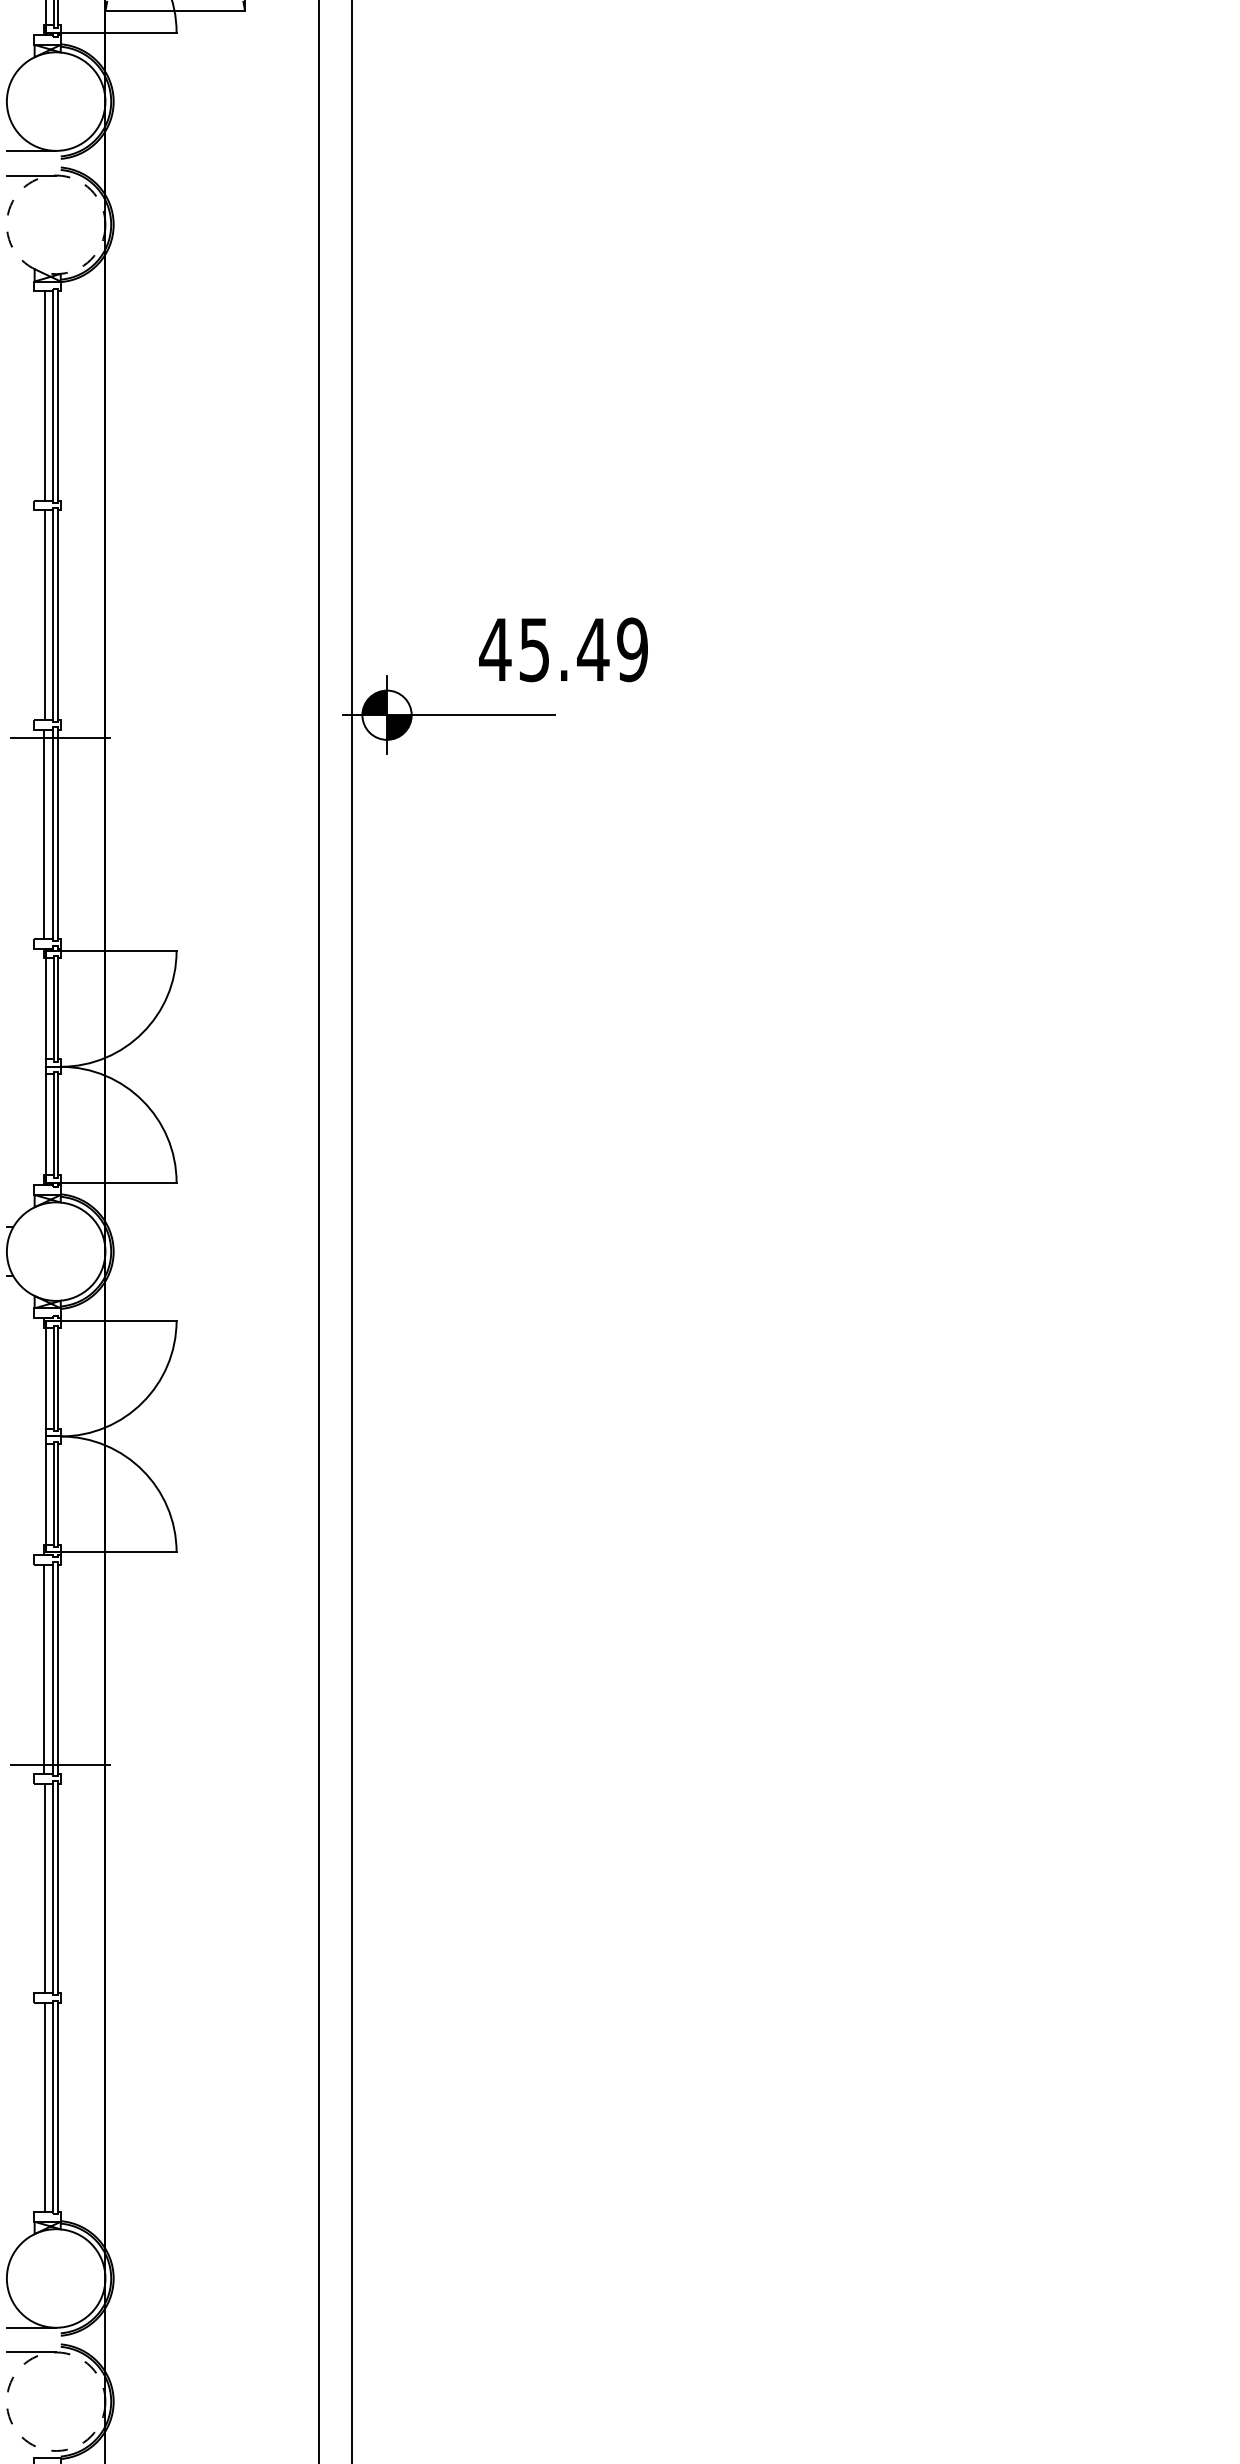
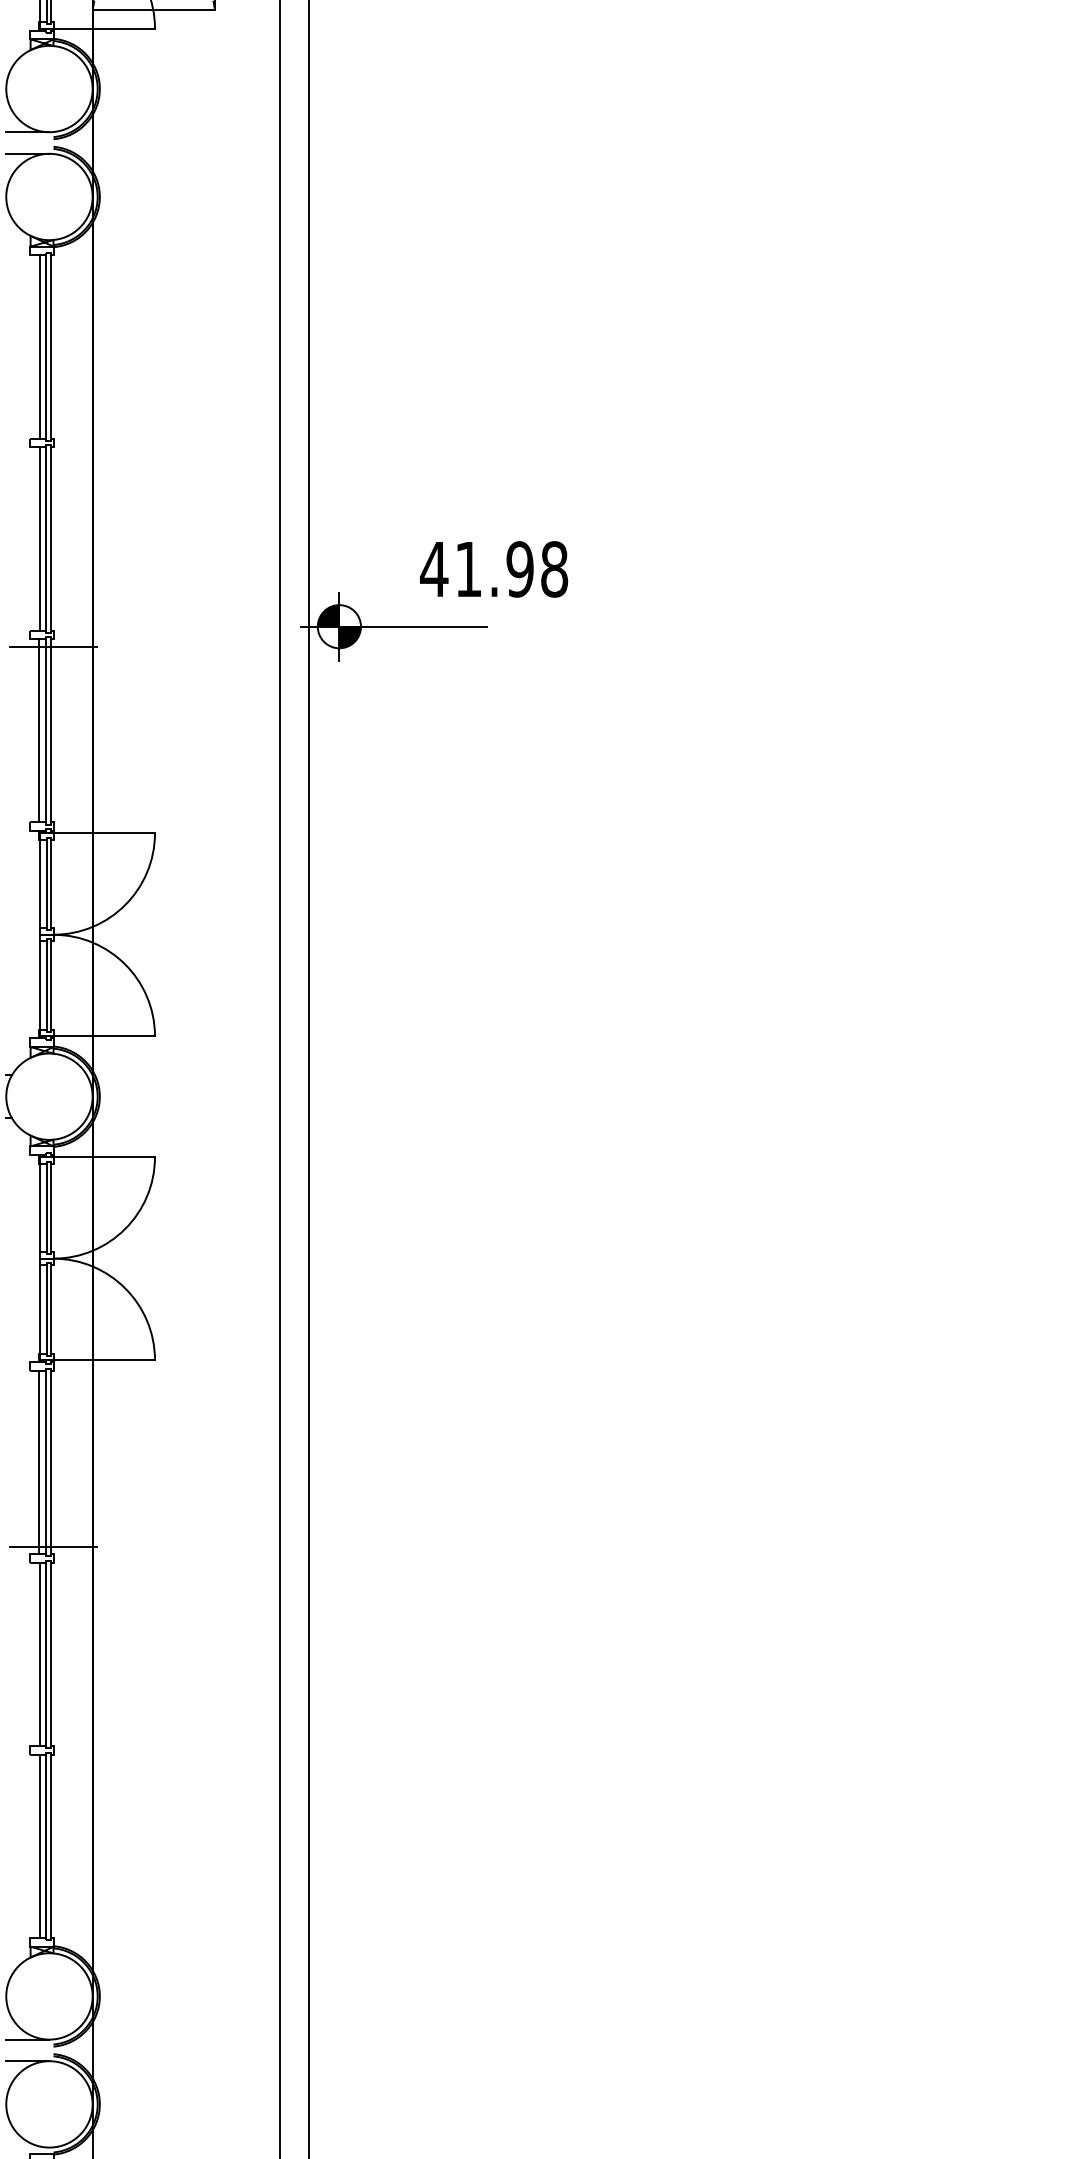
circle: (55, 224) -> (48, 196), dashed -> solid
text: (584, 649) -> (512, 569), 45.49 -> 41.98
circle: (55, 2401) -> (48, 2104), dashed -> solid

